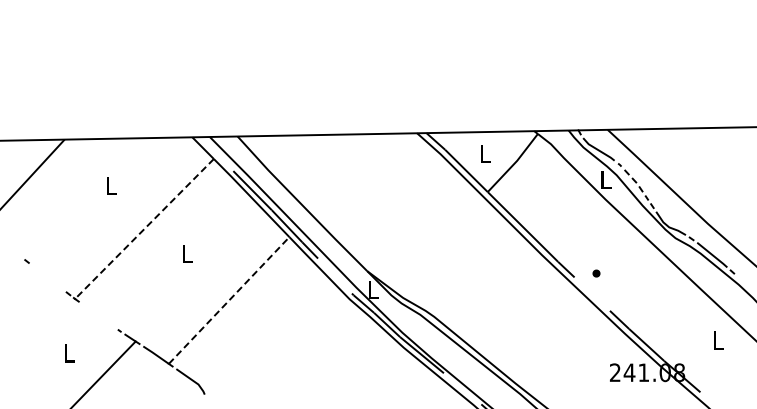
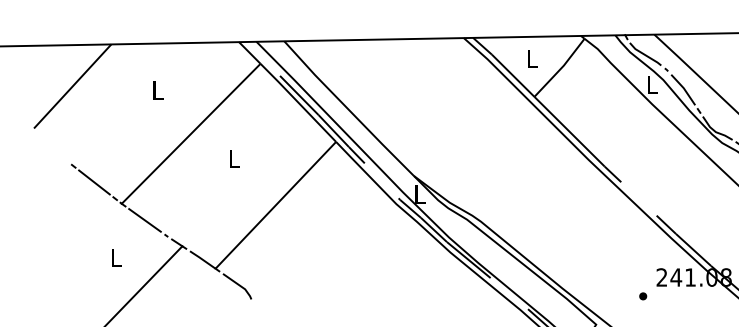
line: (637, 184) -> (684, 89), dashed -> solid
line: (144, 229) -> (191, 134), dashed -> solid
part: (596, 273) -> (643, 296), moved
line: (47, 277) -> (94, 182), added
line: (229, 300) -> (276, 205), dashed -> solid
line: (98, 315) -> (145, 220), added

